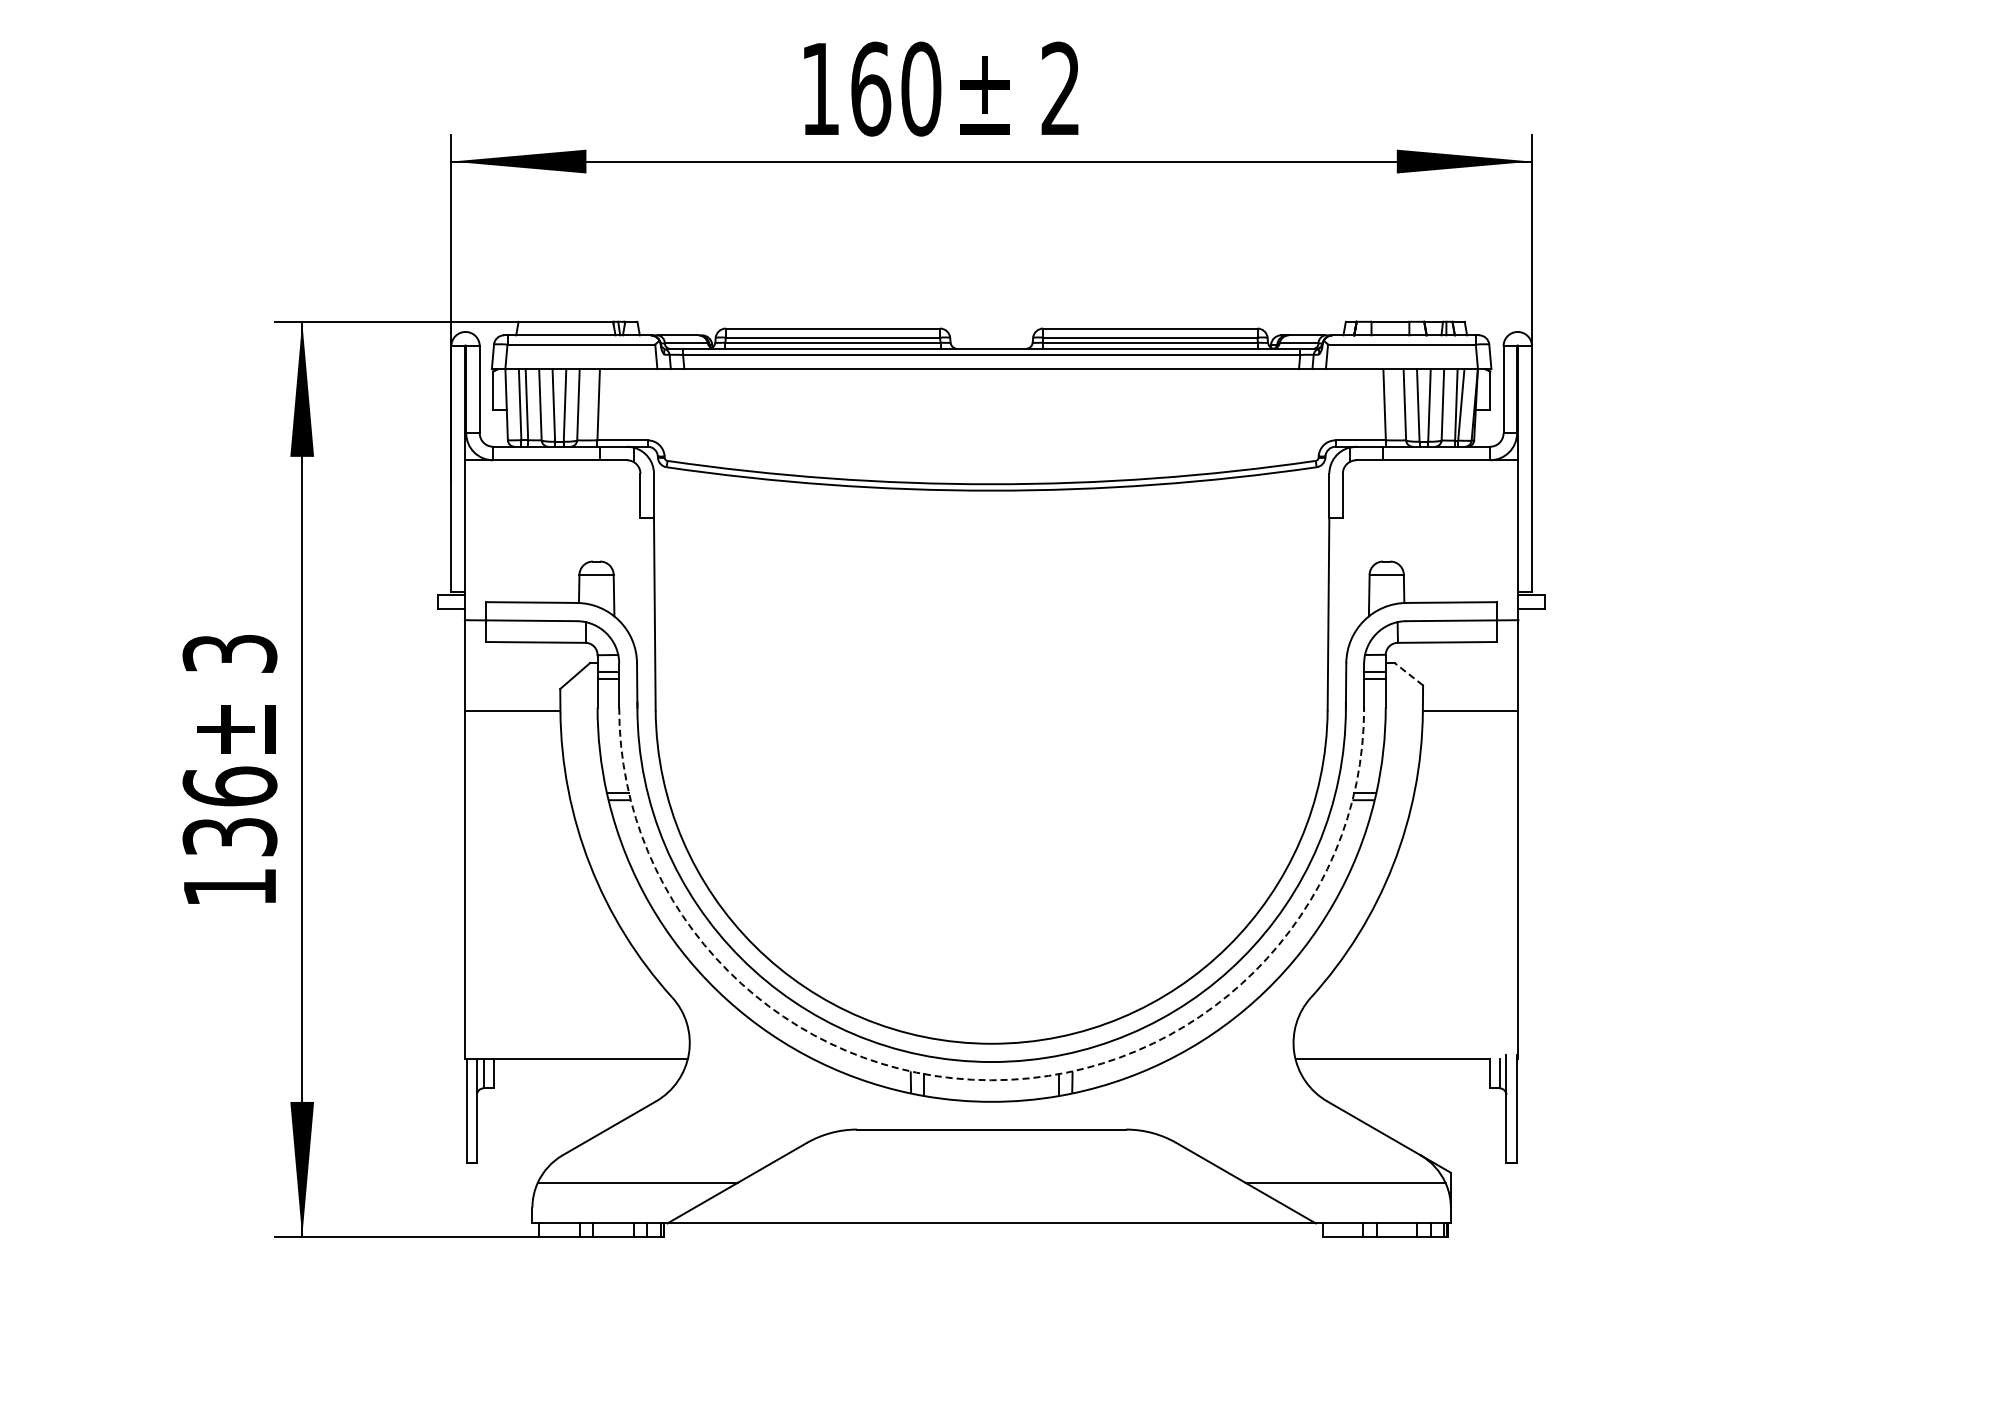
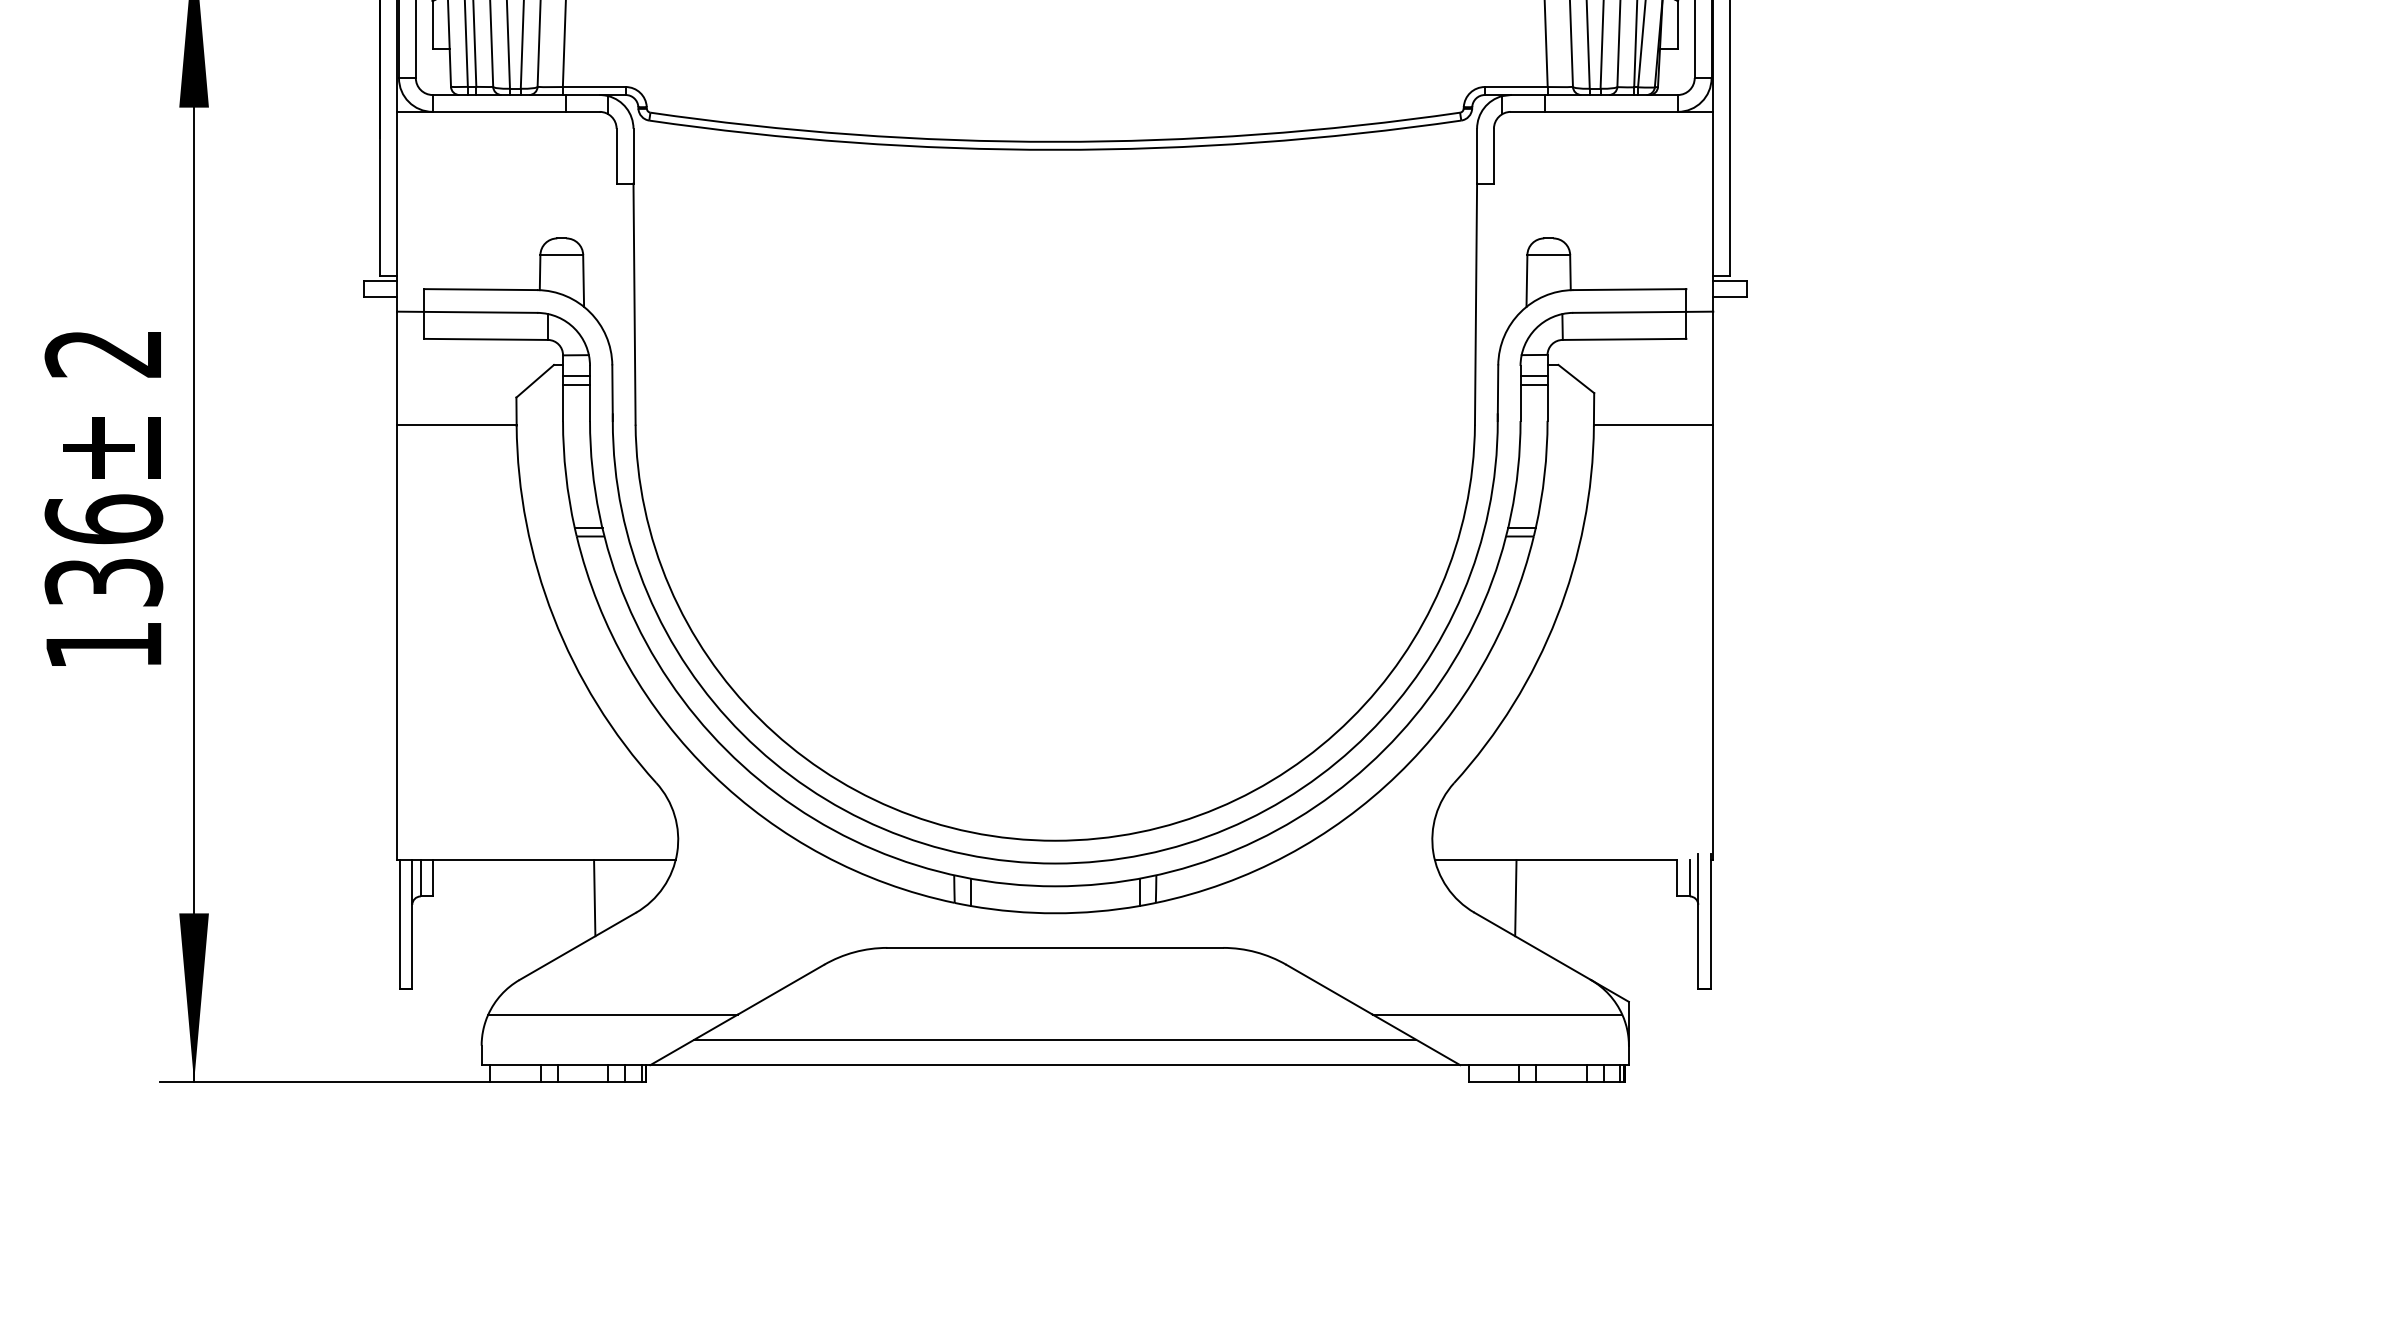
text: (229, 654) -> (103, 354), 3 -> 2
line: (1408, 673) -> (1575, 378), dashed -> solid
arc: (991, 1080) -> (1055, 886), dashed -> solid
line: (622, 1089) -> (594, 897), added
line: (1359, 1089) -> (1514, 897), added
line: (991, 1203) -> (1055, 1040), added

